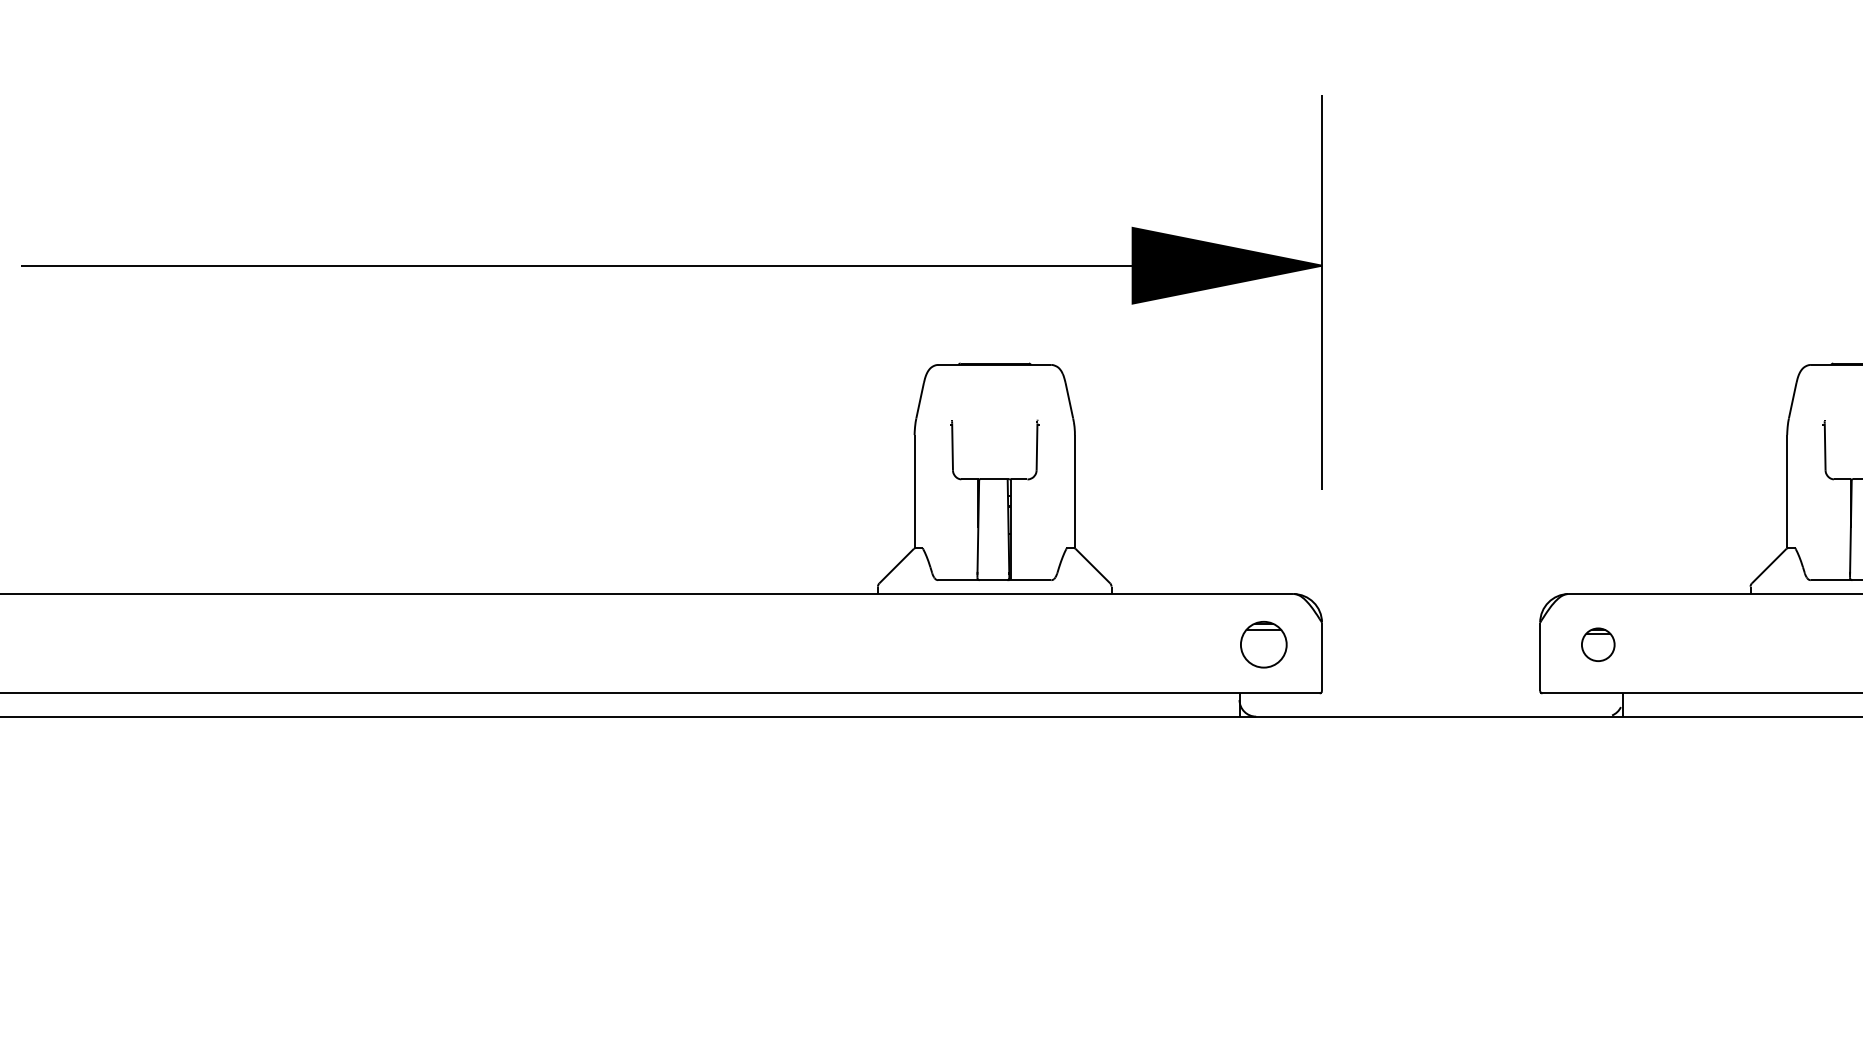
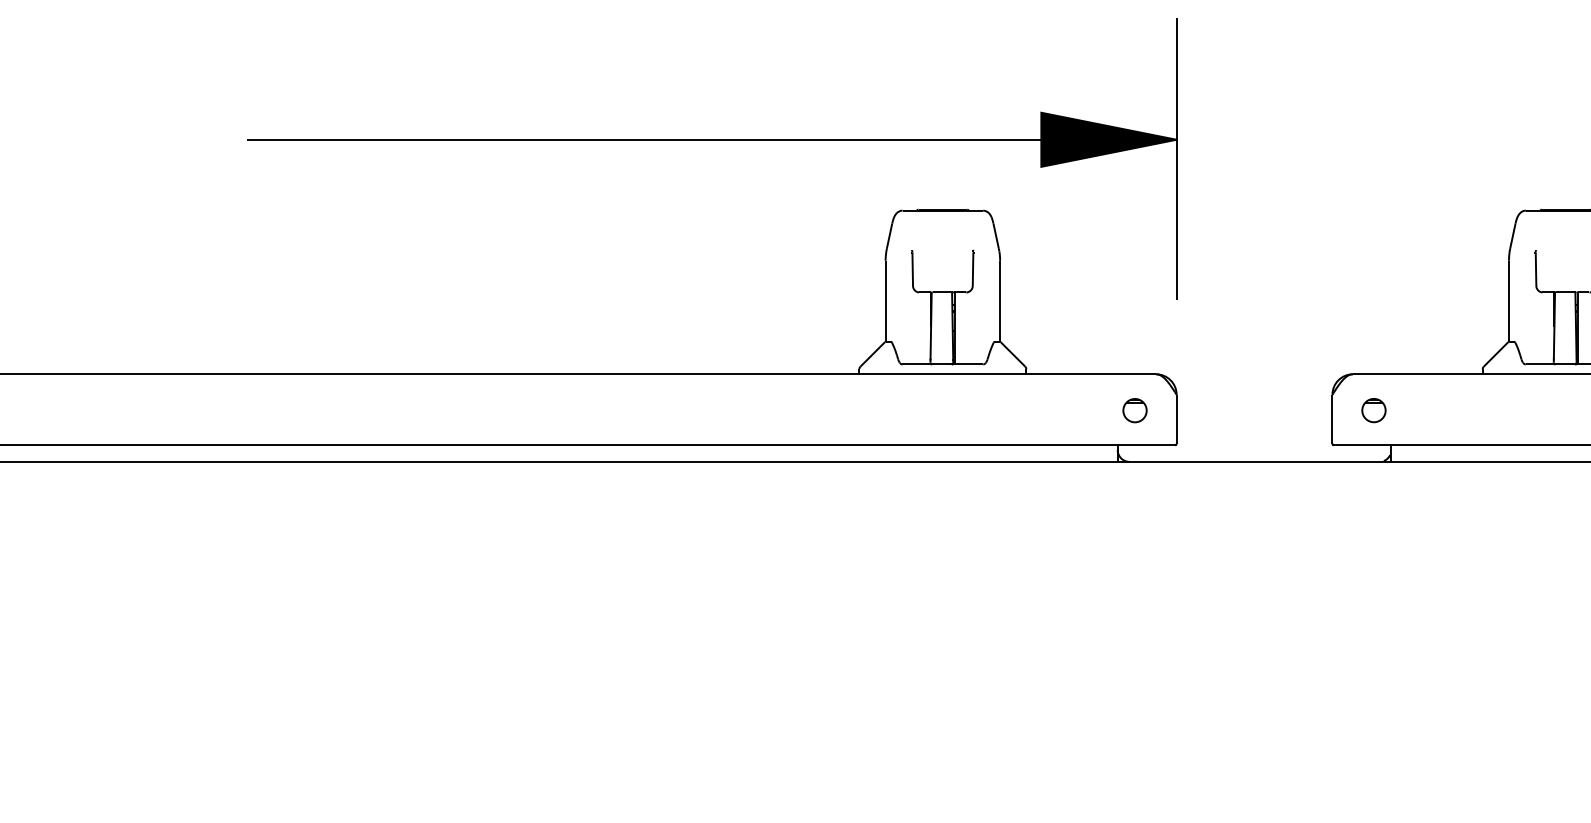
part: (1263, 644) -> (1134, 410), size x0.71

